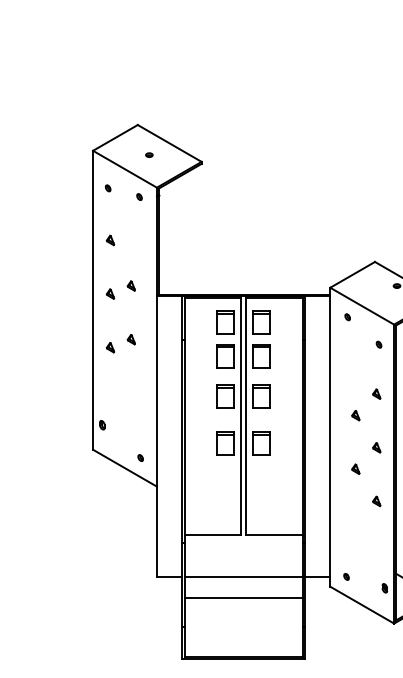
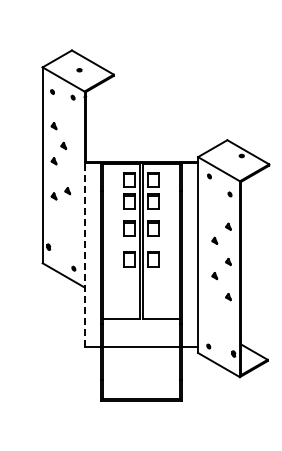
part: (130, 285) -> (63, 145), moved
line: (156, 436) -> (84, 254), solid -> dashed
line: (243, 598) -> (141, 360), removed

